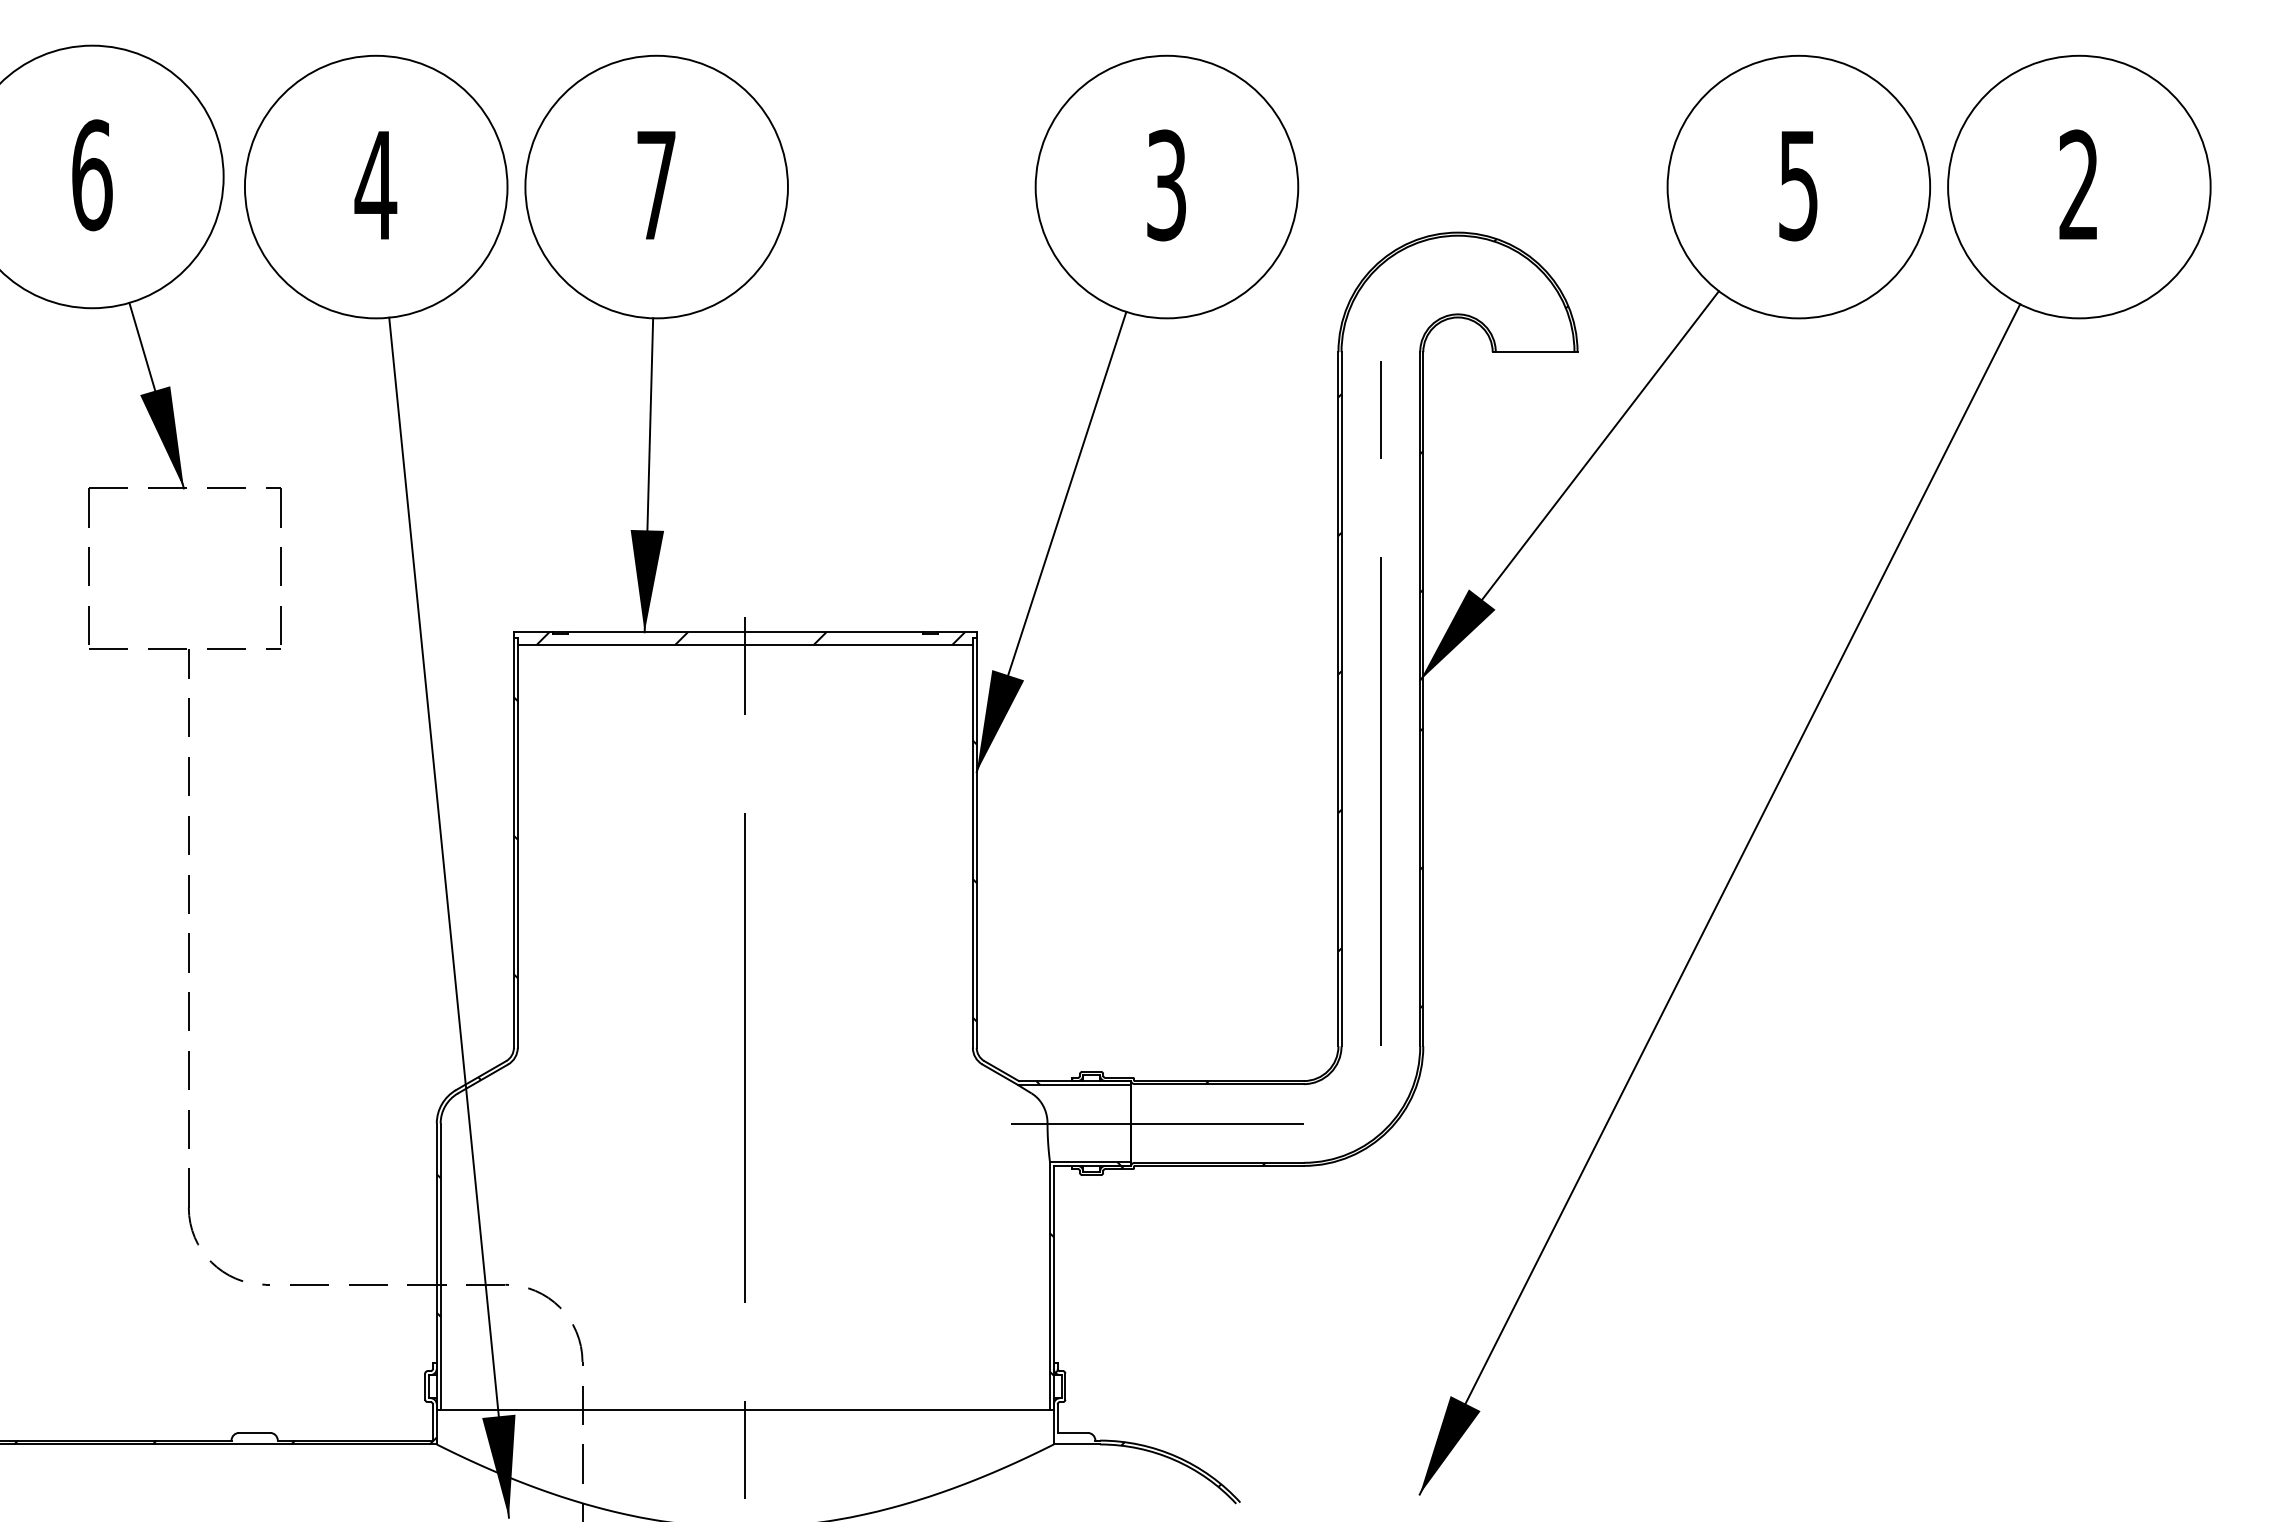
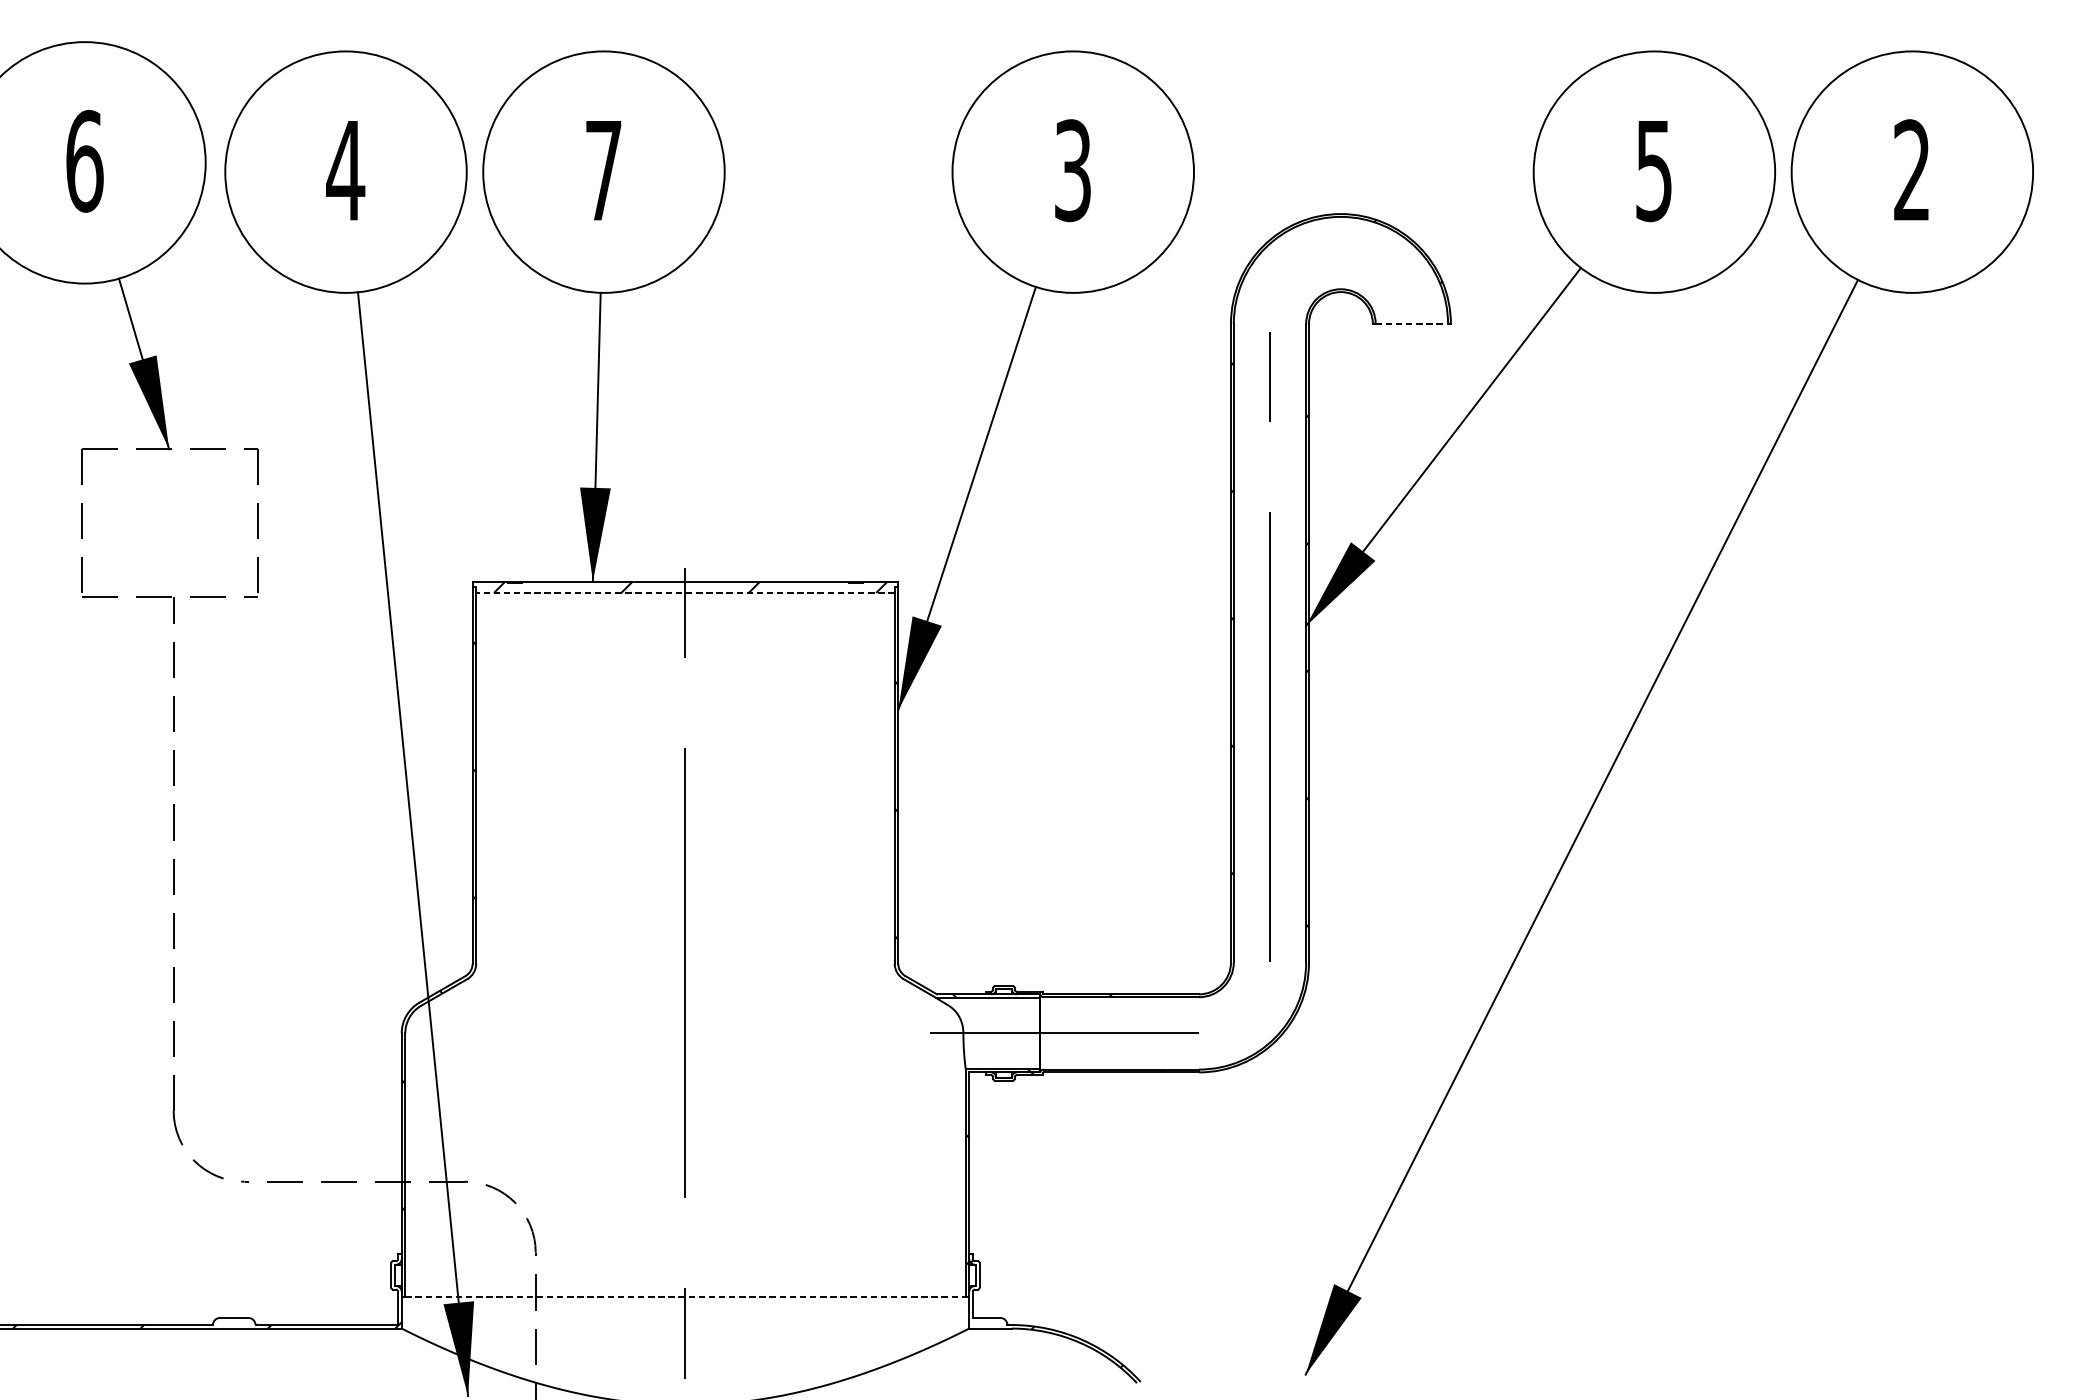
line: (1535, 352) -> (1412, 324), solid -> dashed
line: (745, 644) -> (685, 592), solid -> dashed
line: (745, 1409) -> (685, 1296), solid -> dashed

